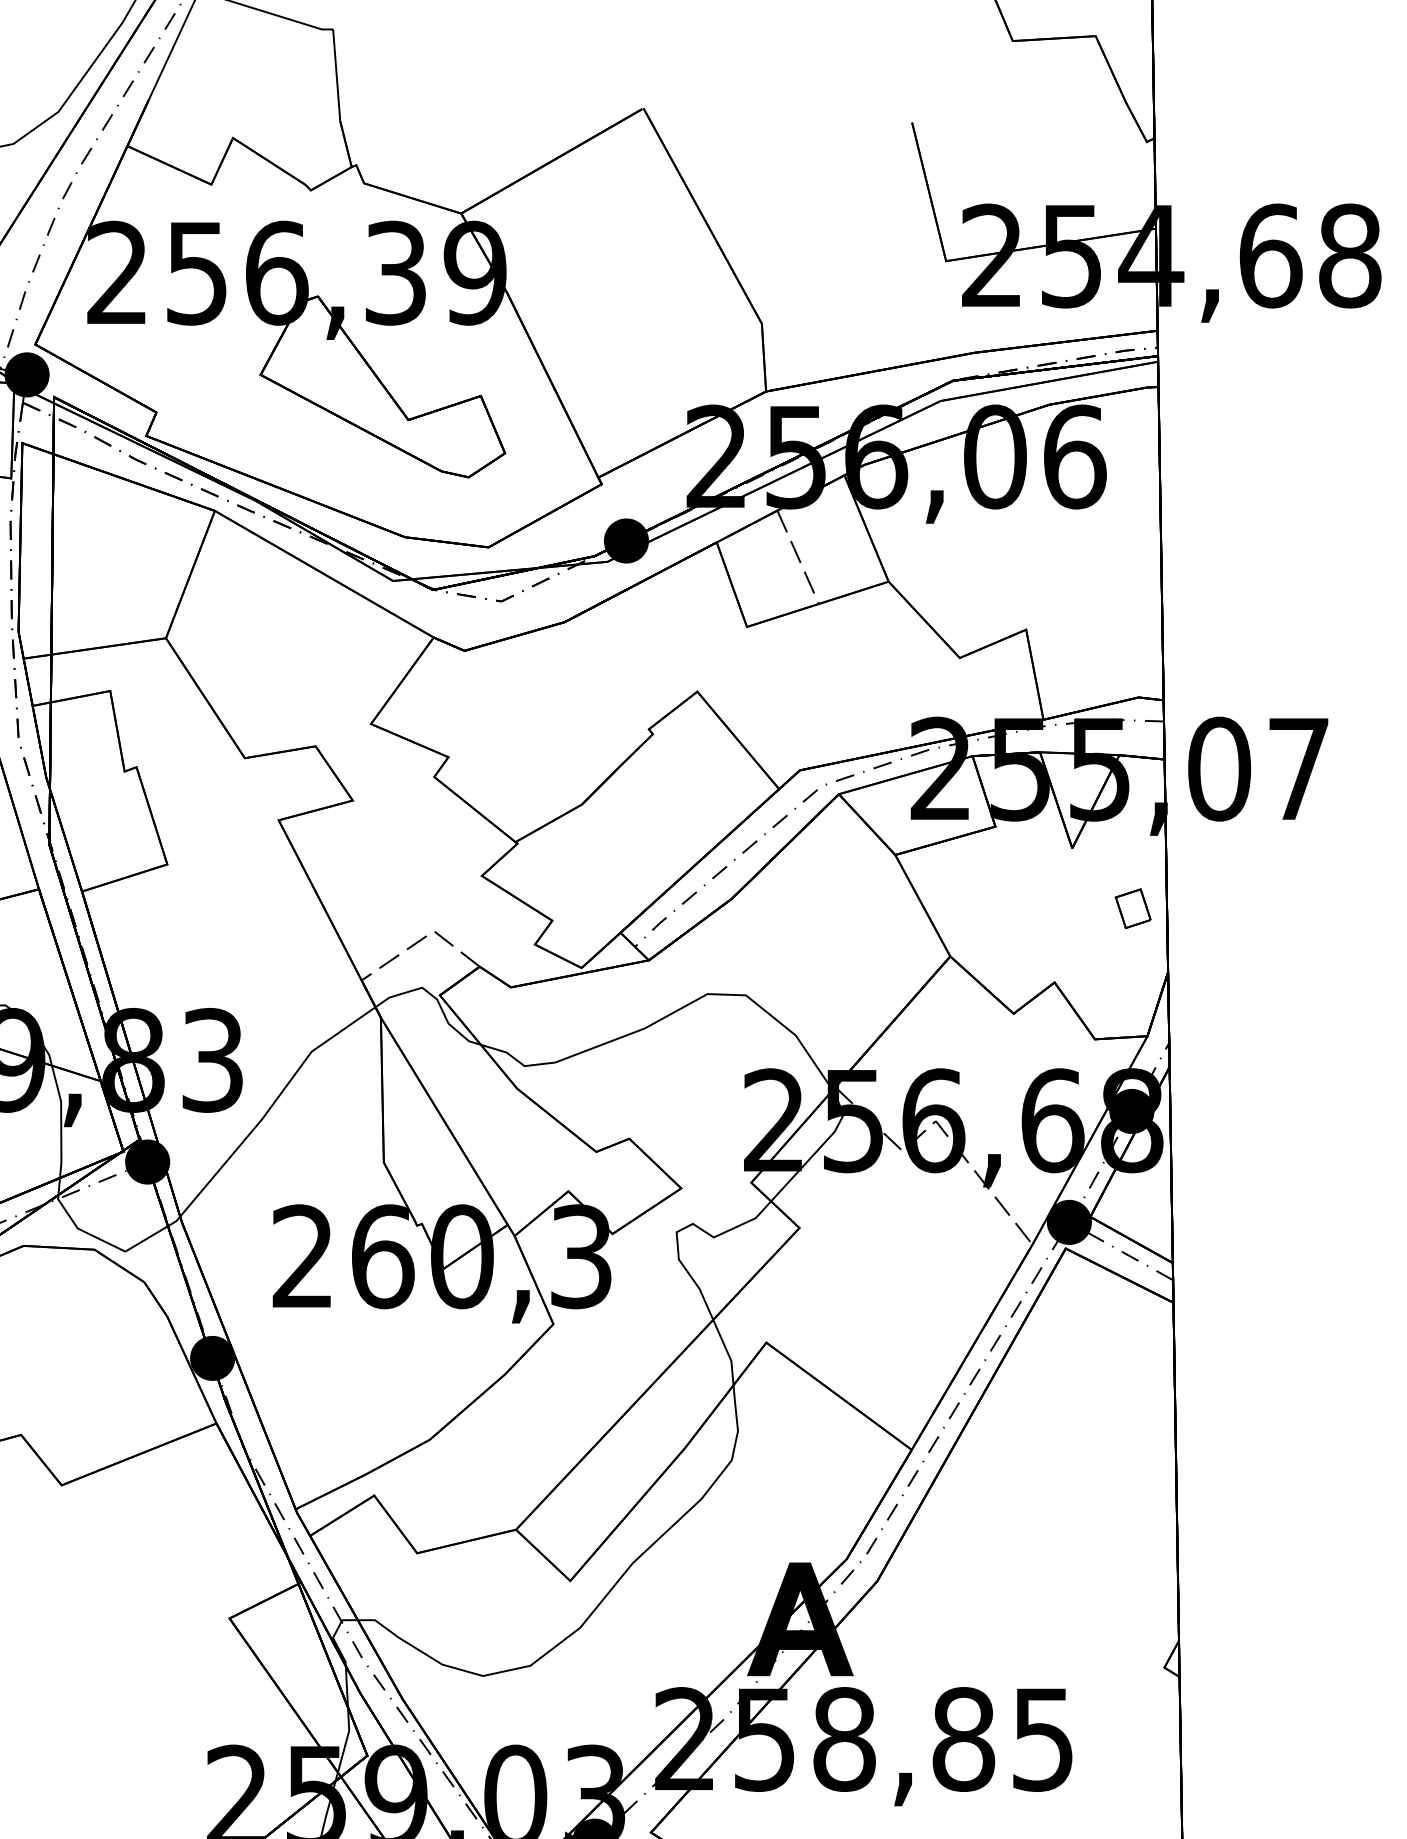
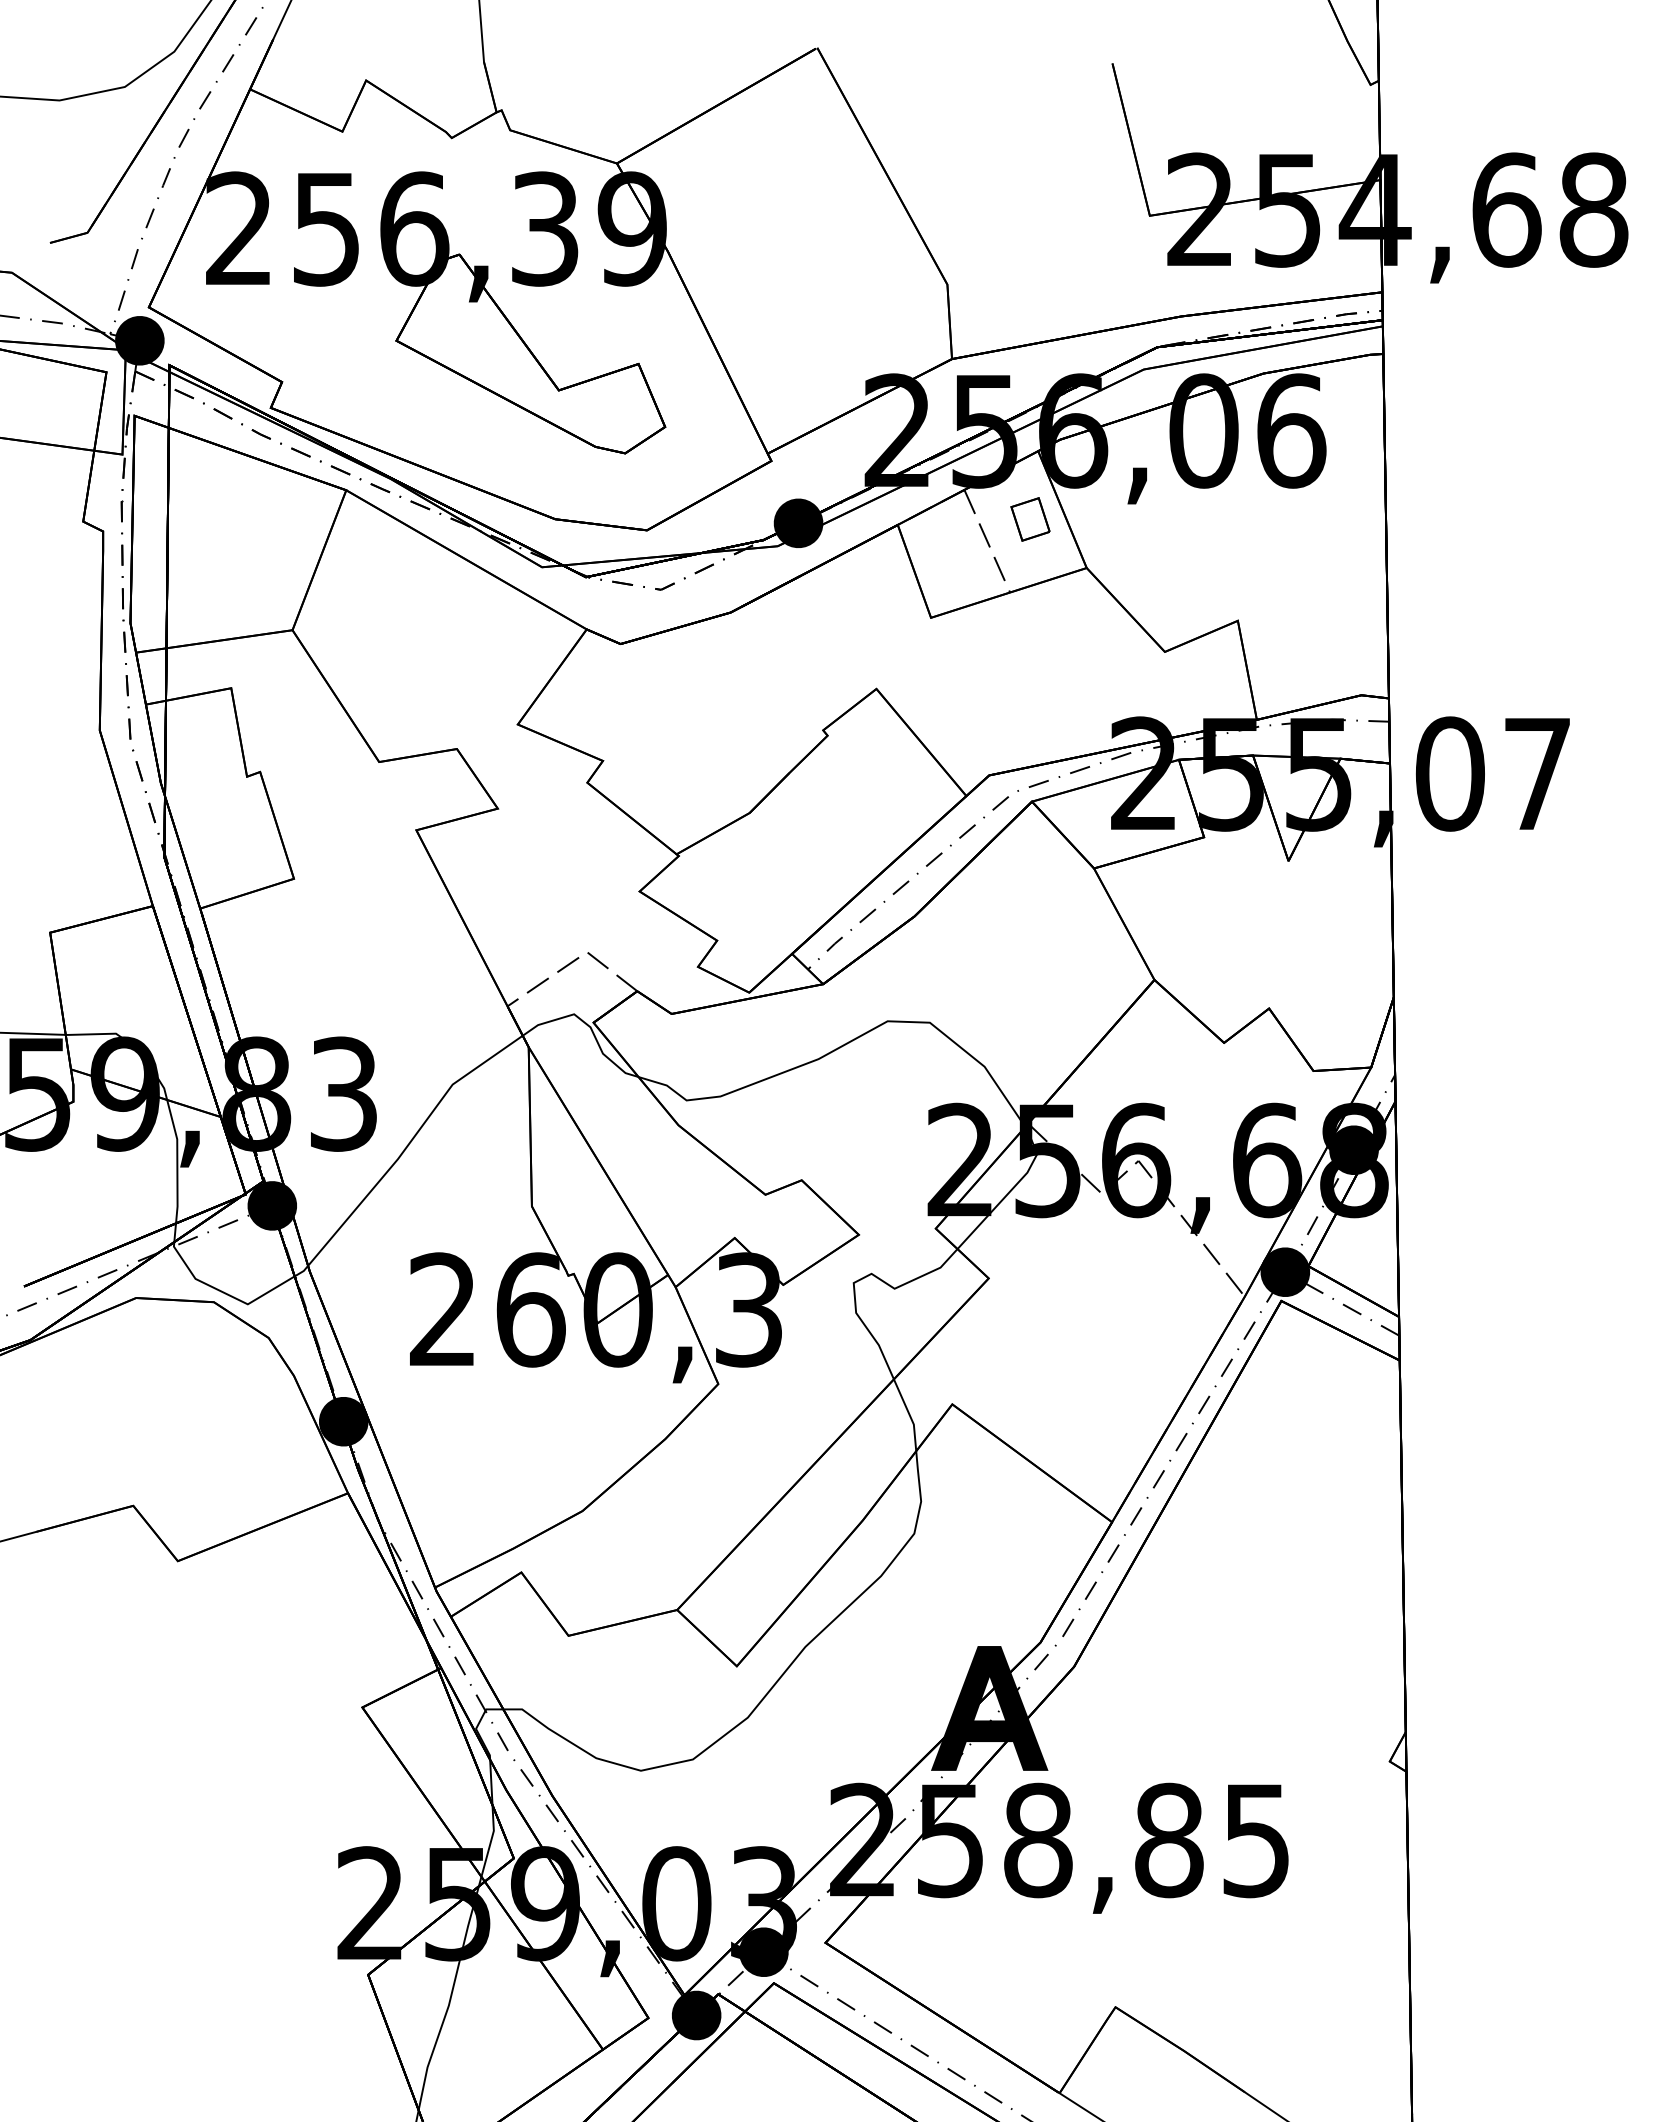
part: (1133, 908) -> (1030, 519), moved

